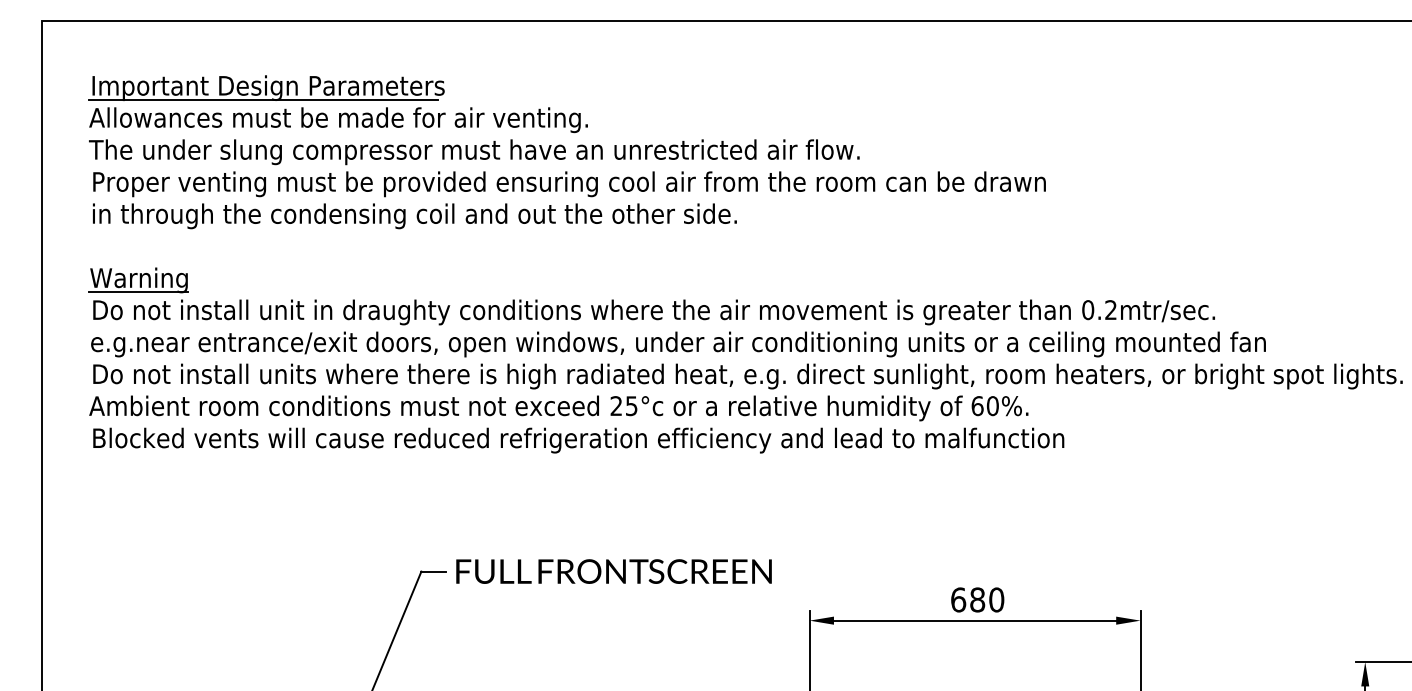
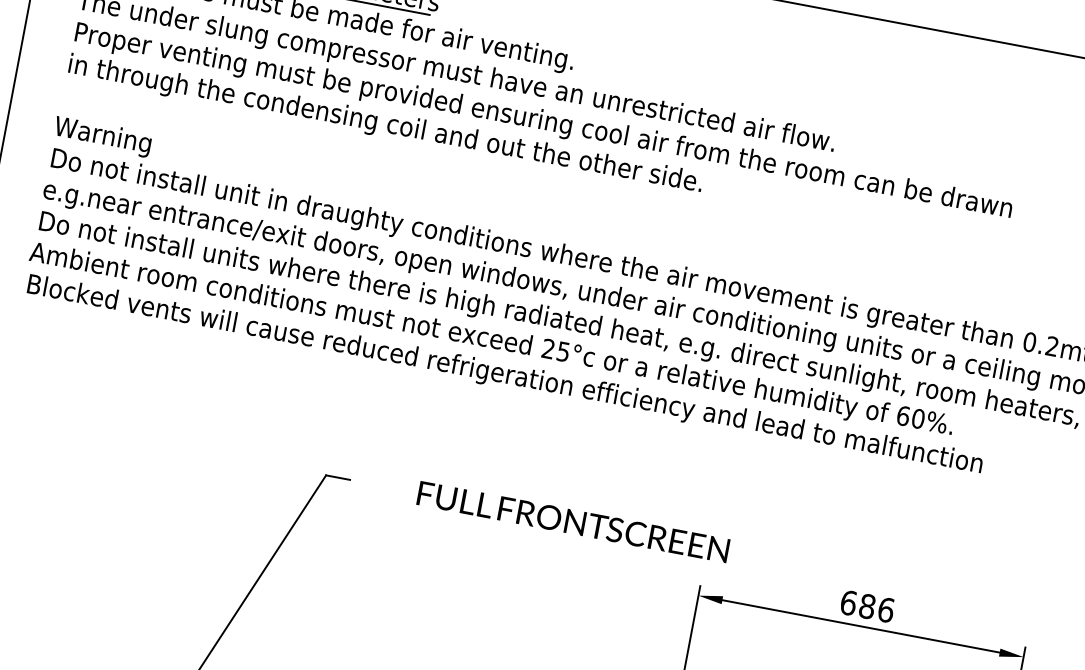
line: (137, 292) -> (98, 148), removed
text: (613, 571) -> (572, 521), moved
text: (996, 599) -> (886, 609), 680 -> 686

